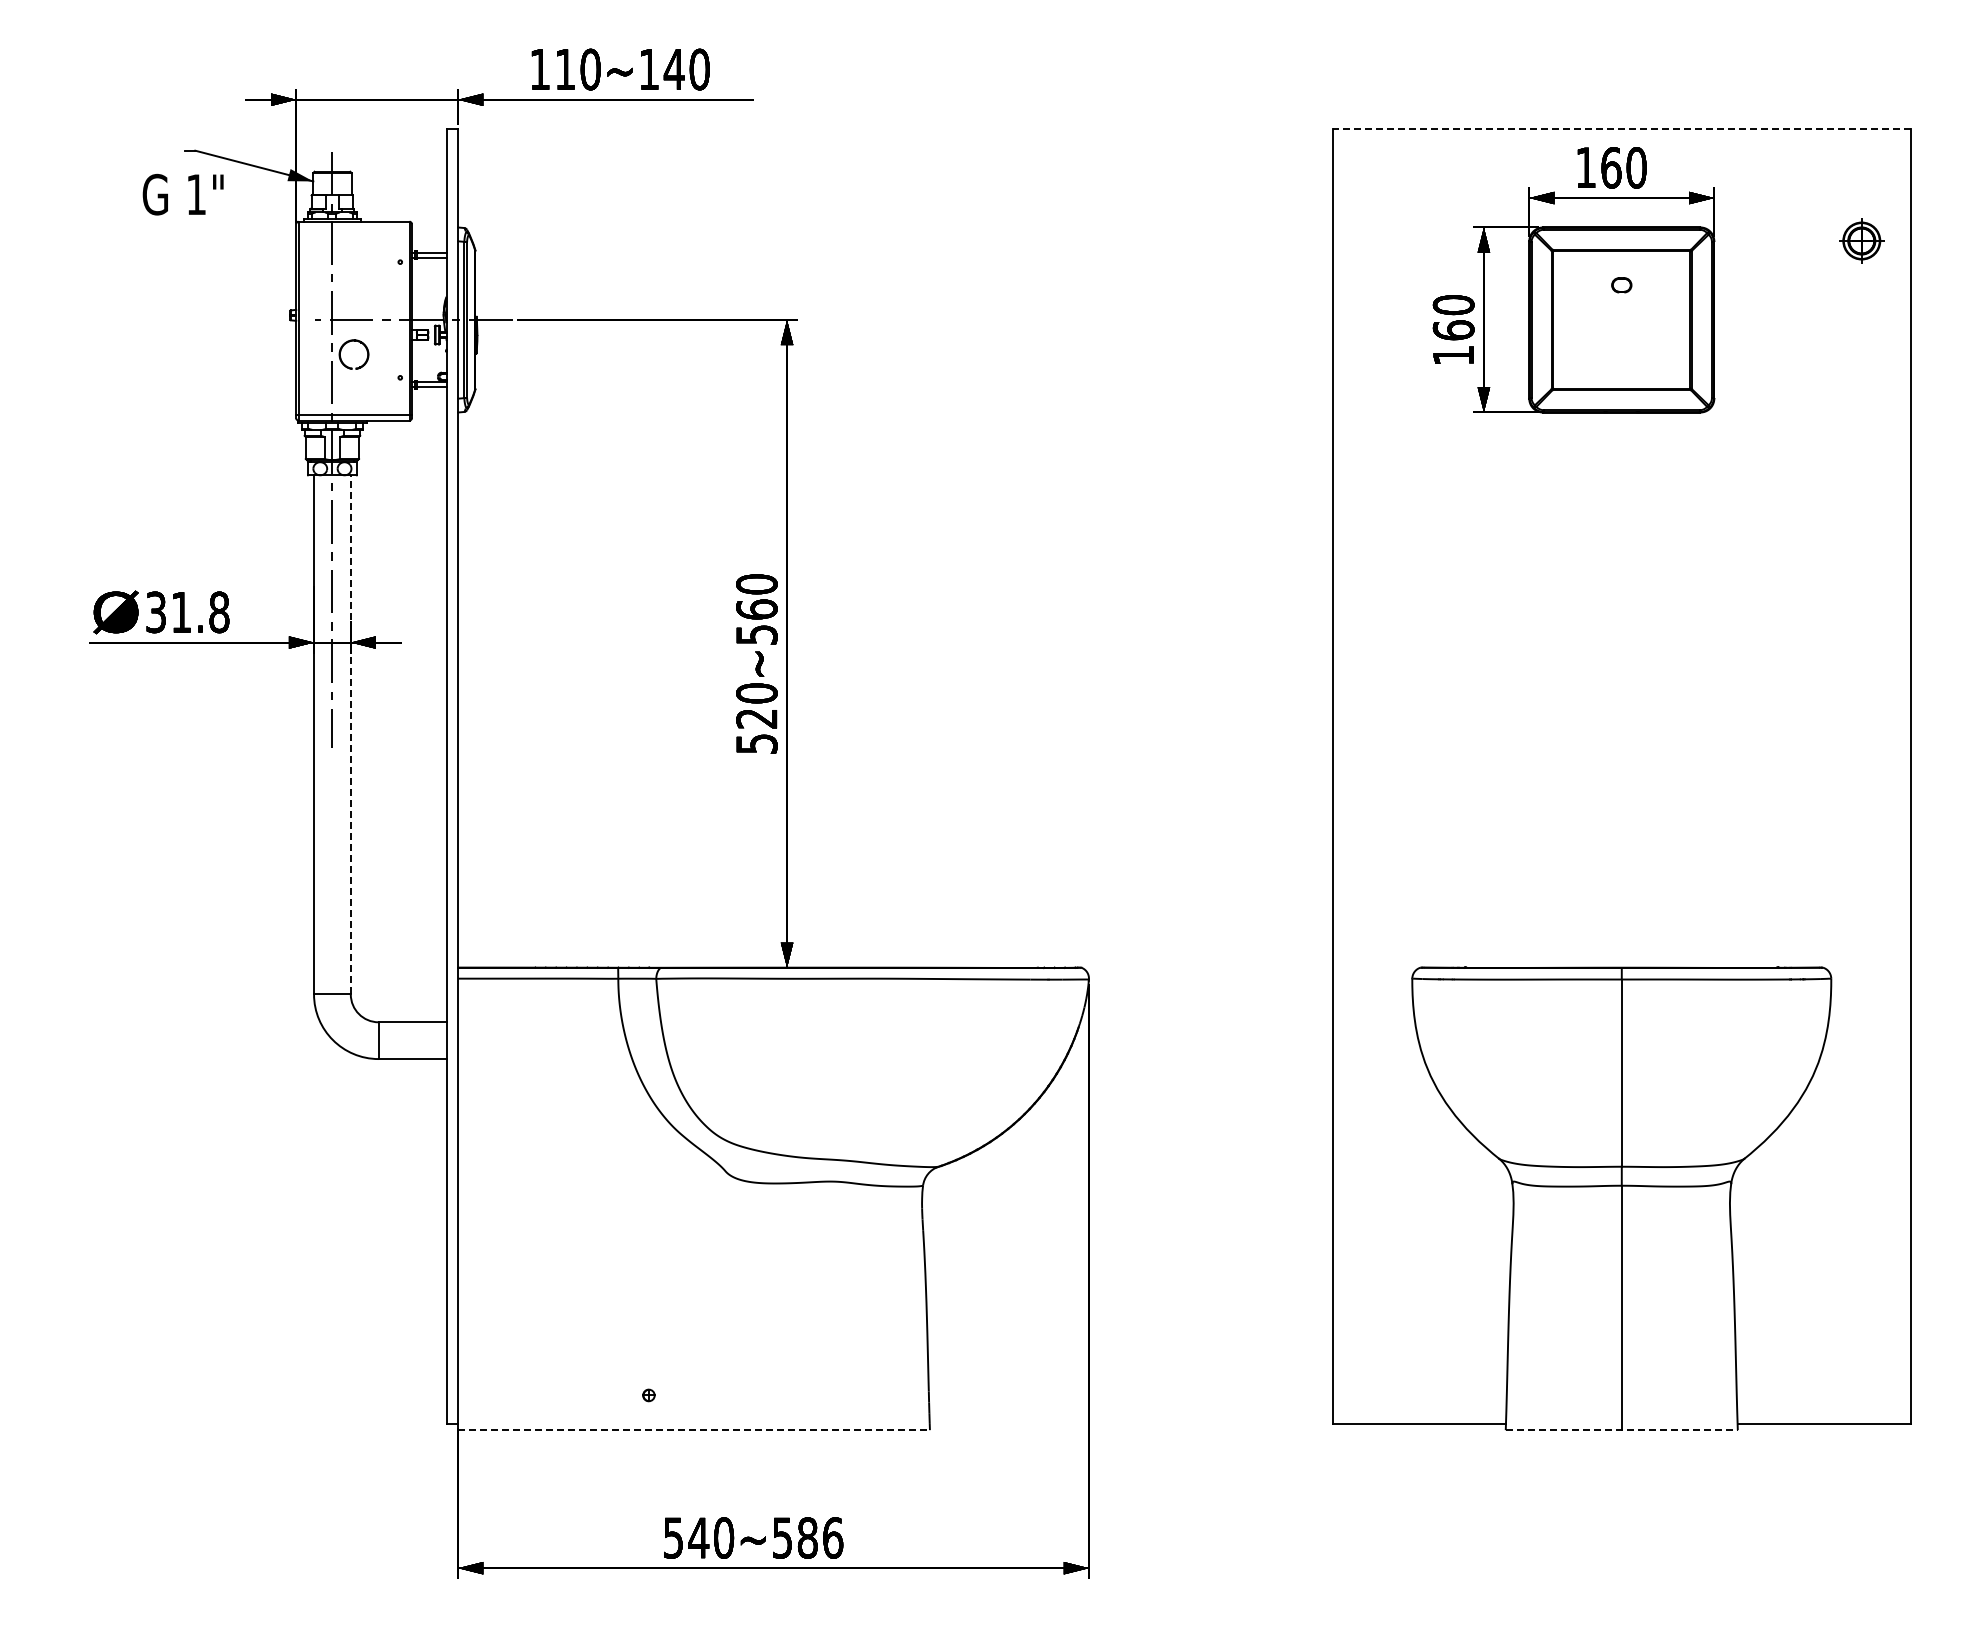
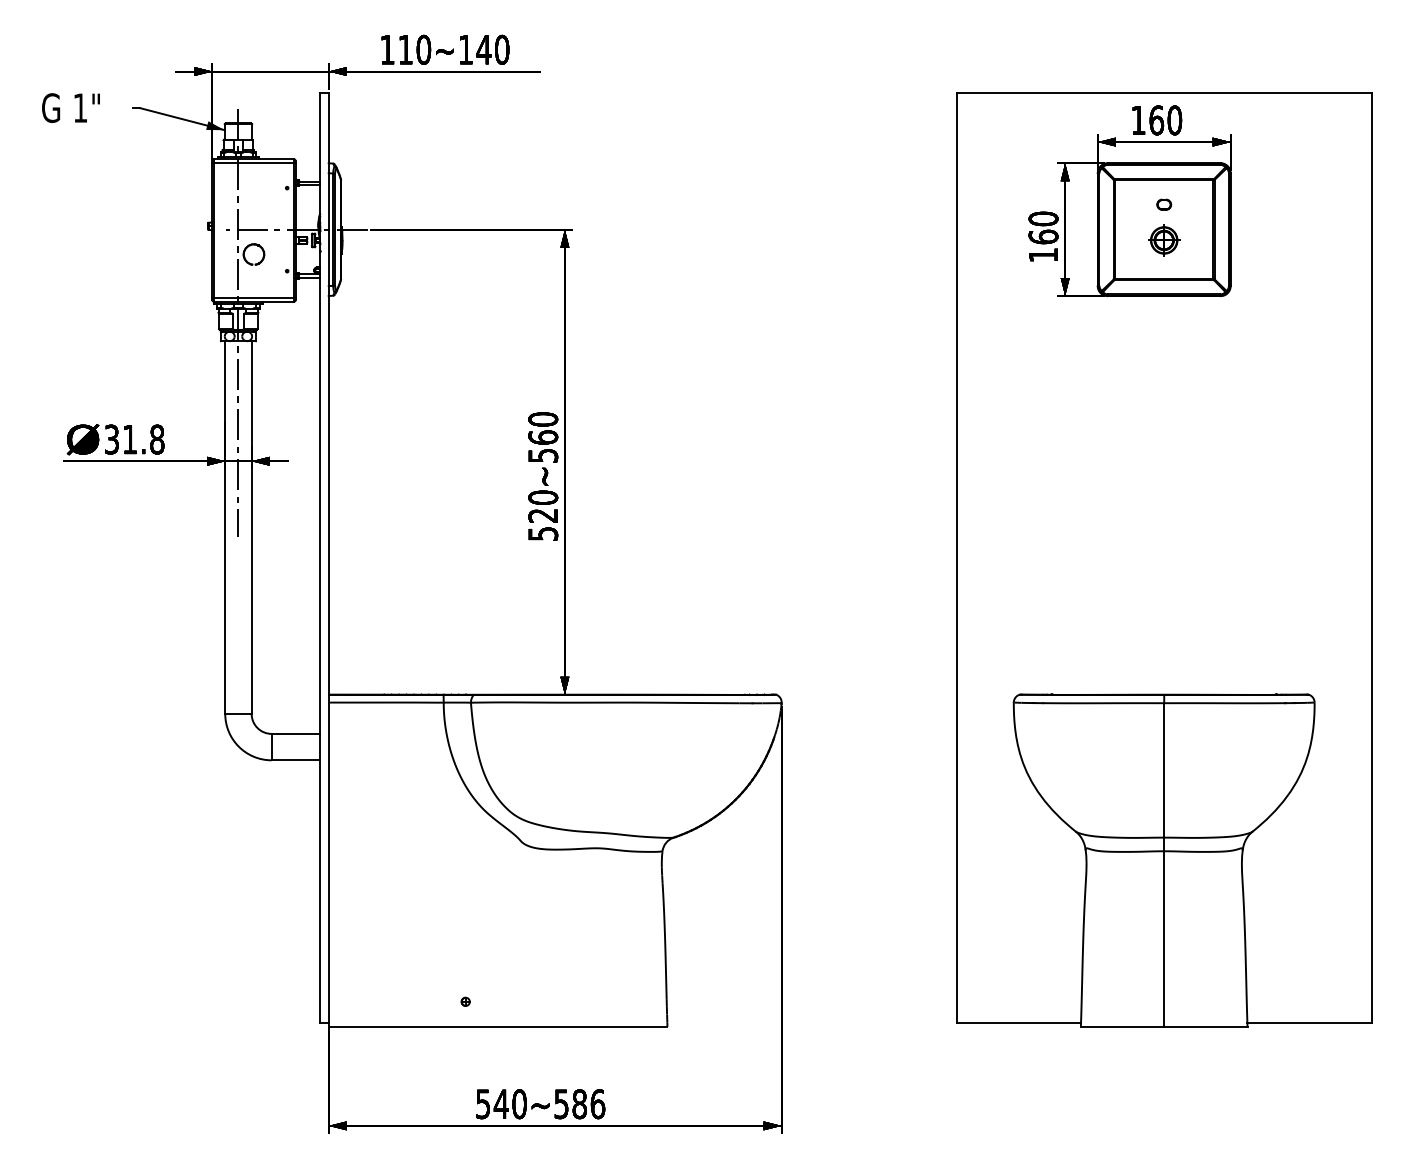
line: (1621, 129) -> (1164, 92), dashed -> solid
text: (182, 194) -> (70, 107), moved
line: (353, 227) -> (253, 163), added
part: (1861, 240) -> (1164, 240), moved
line: (350, 734) -> (251, 527), dashed -> solid
line: (694, 1430) -> (498, 1027), dashed -> solid
line: (1622, 1430) -> (1164, 1027), dashed -> solid

